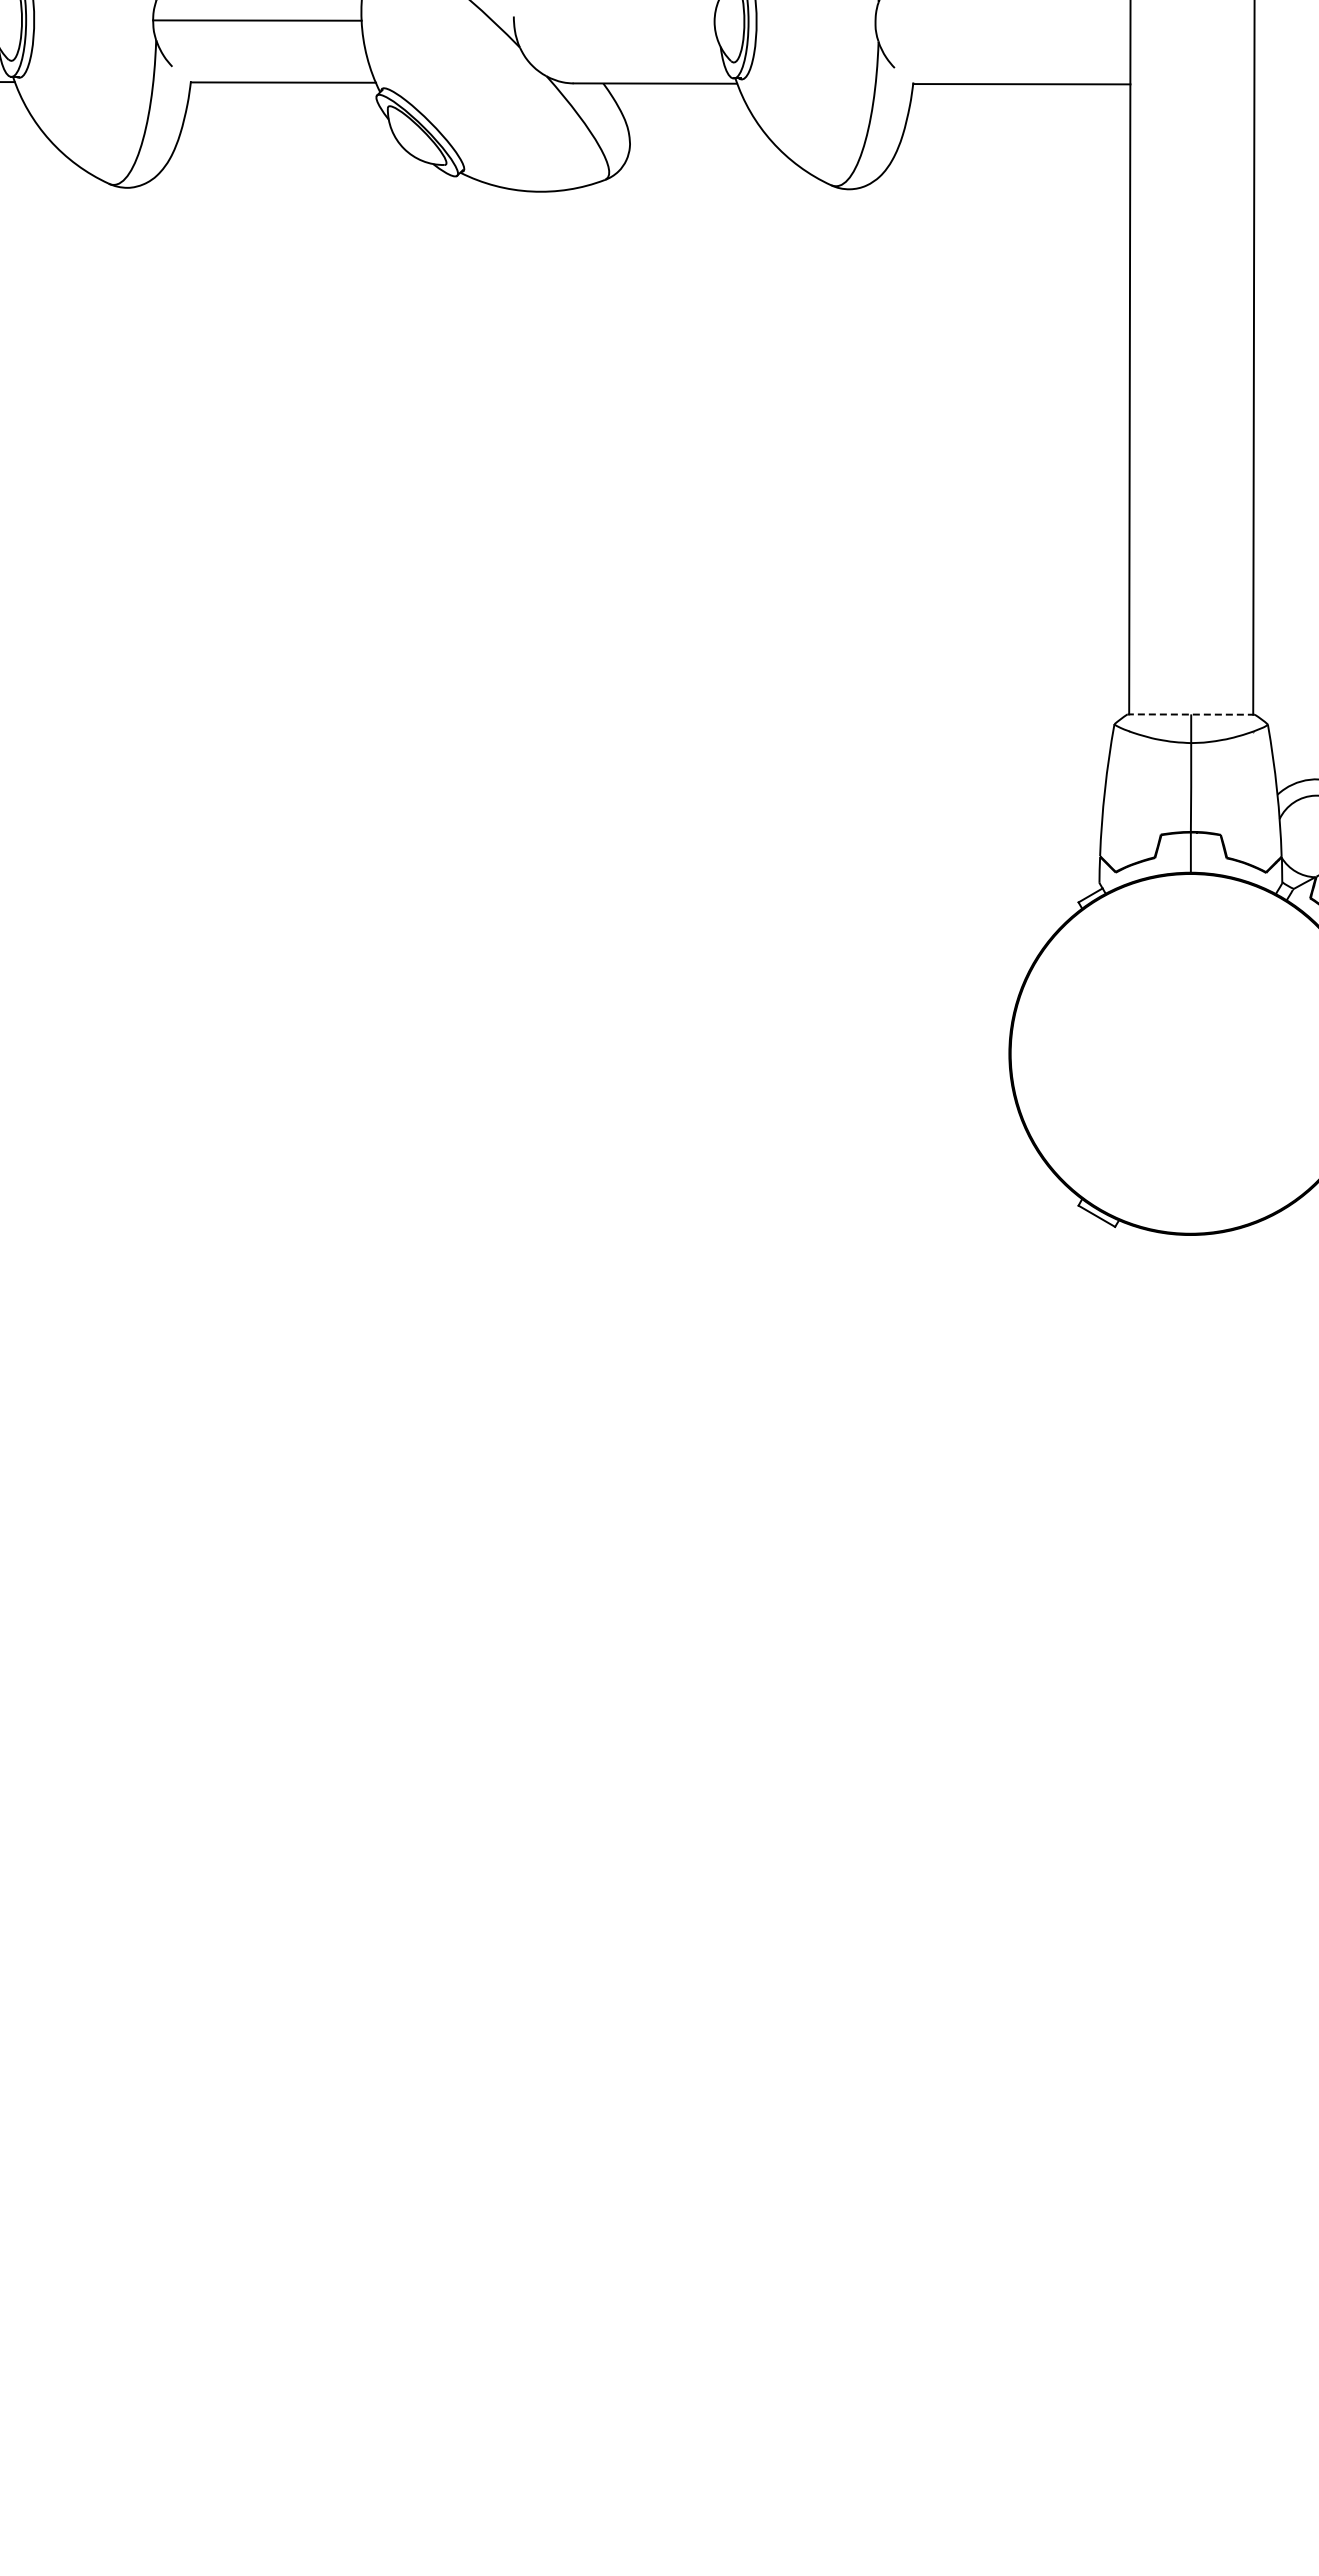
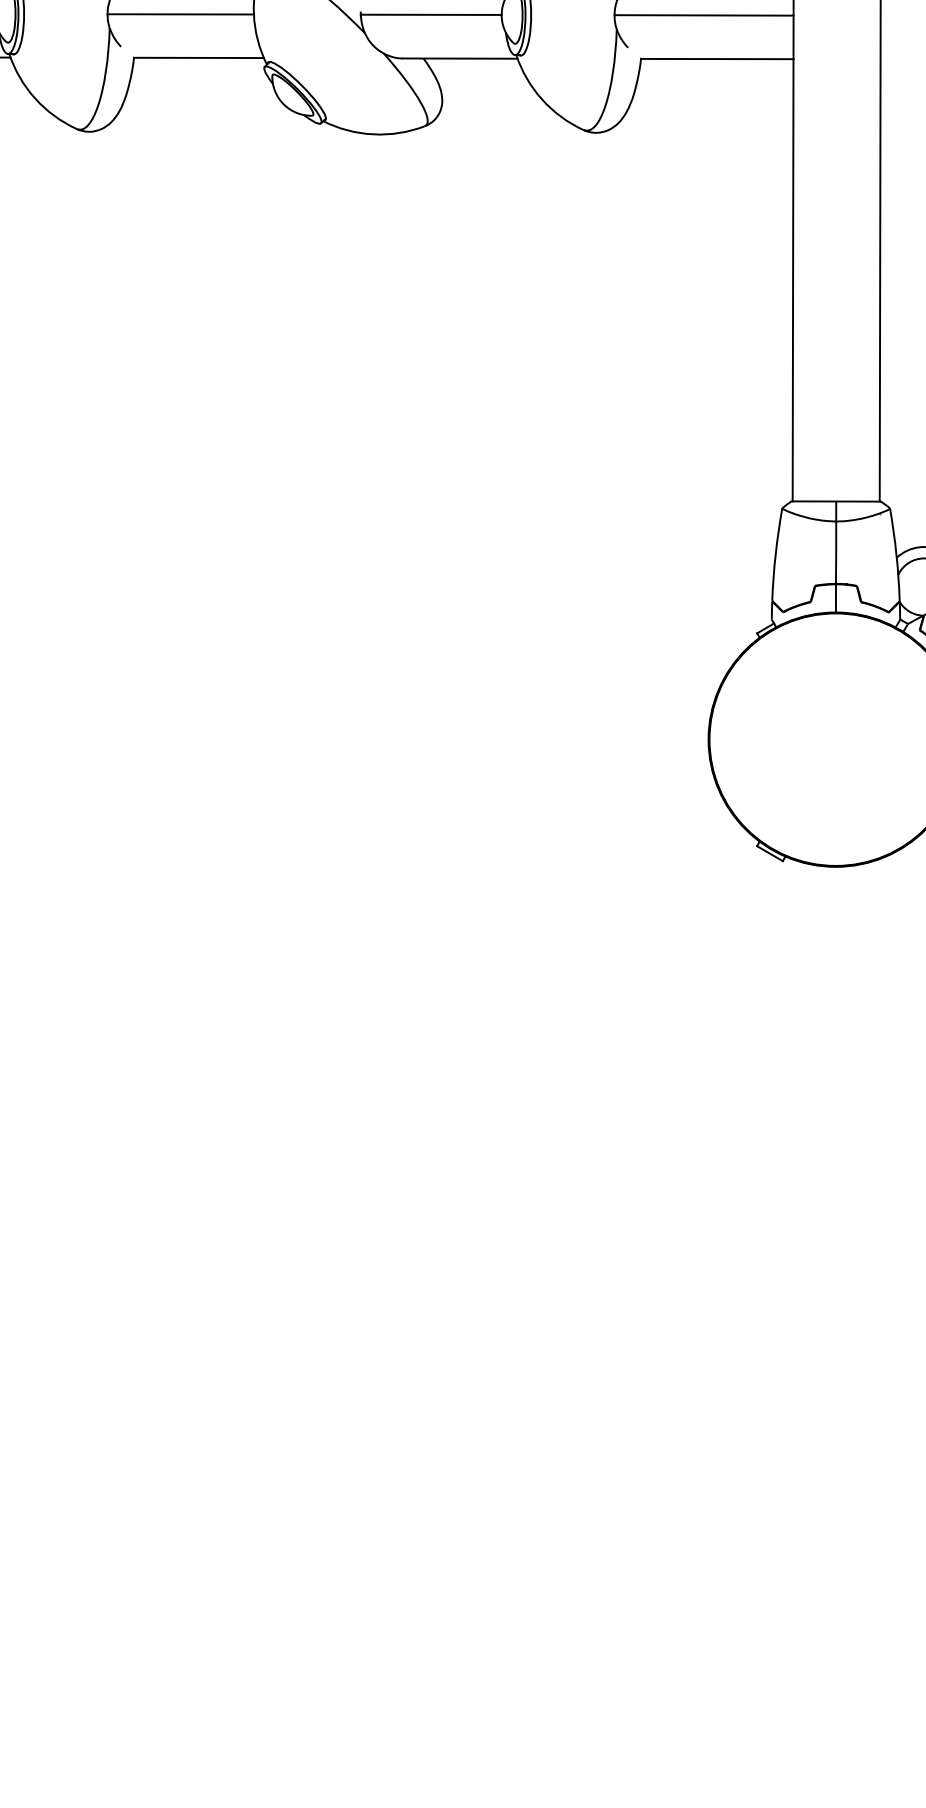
line: (613, 21) -> (430, 15), added
line: (1002, 21) -> (703, 15), added
line: (1191, 714) -> (836, 501), dashed -> solid

